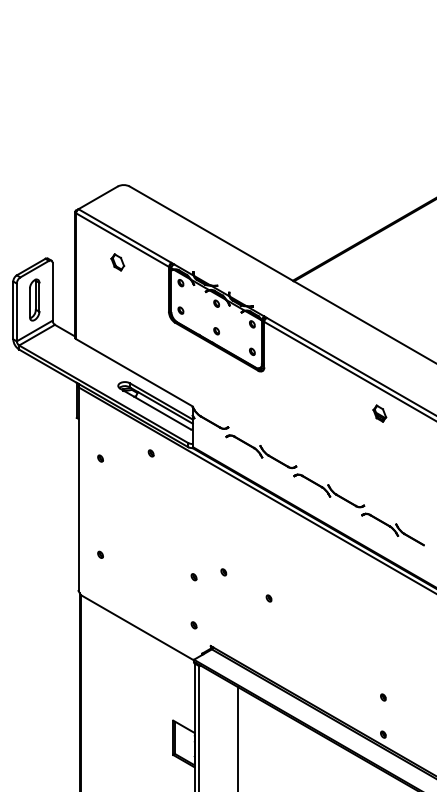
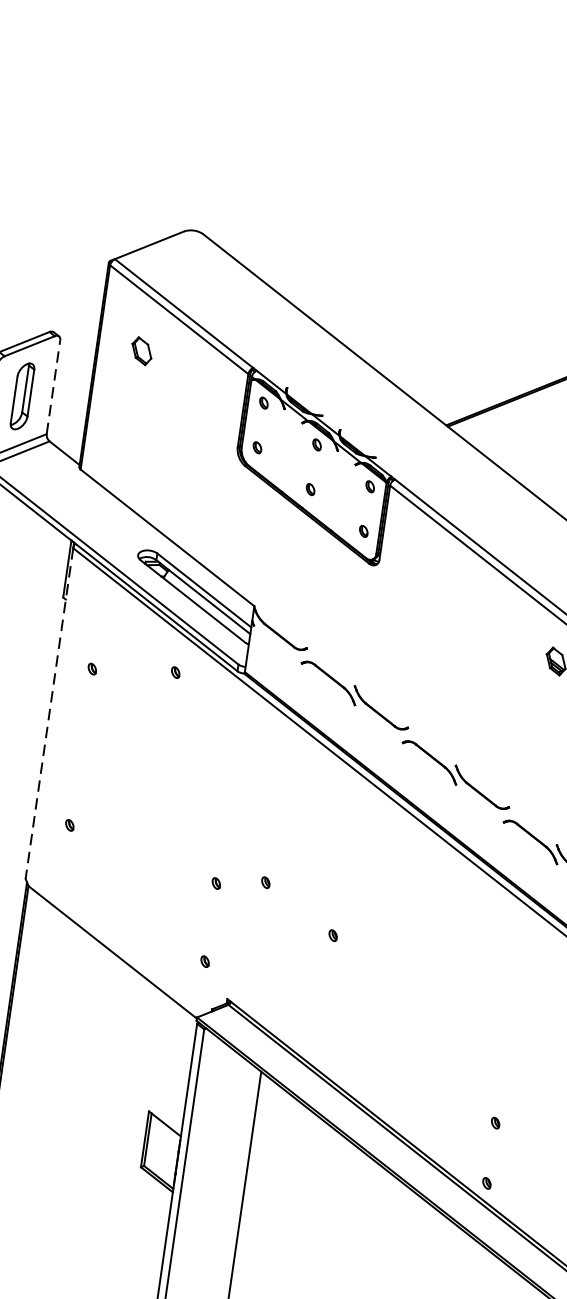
part: (117, 262) -> (141, 351), moved
line: (52, 291) -> (53, 386), solid -> dashed
line: (78, 489) -> (49, 714), solid -> dashed

